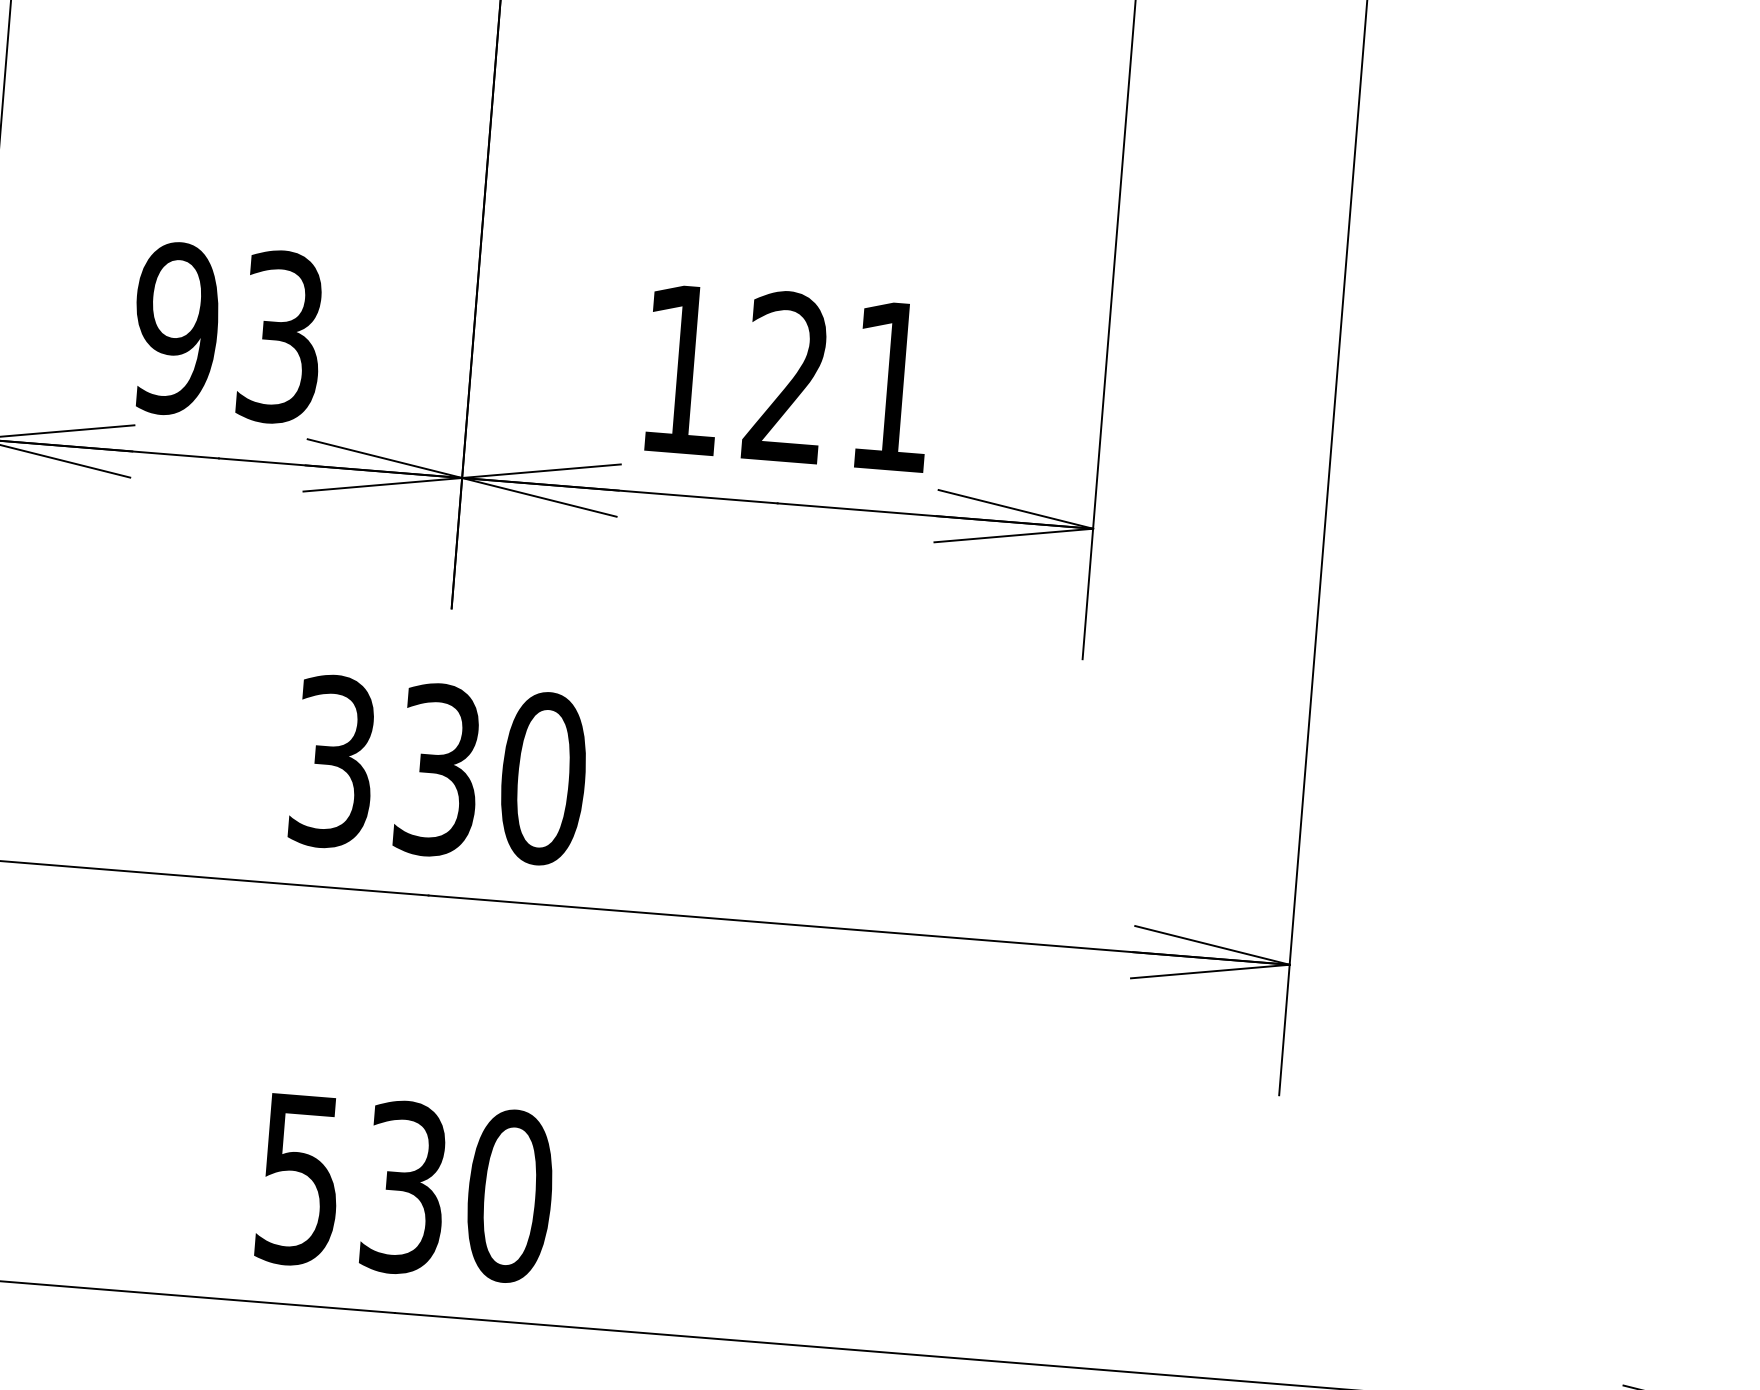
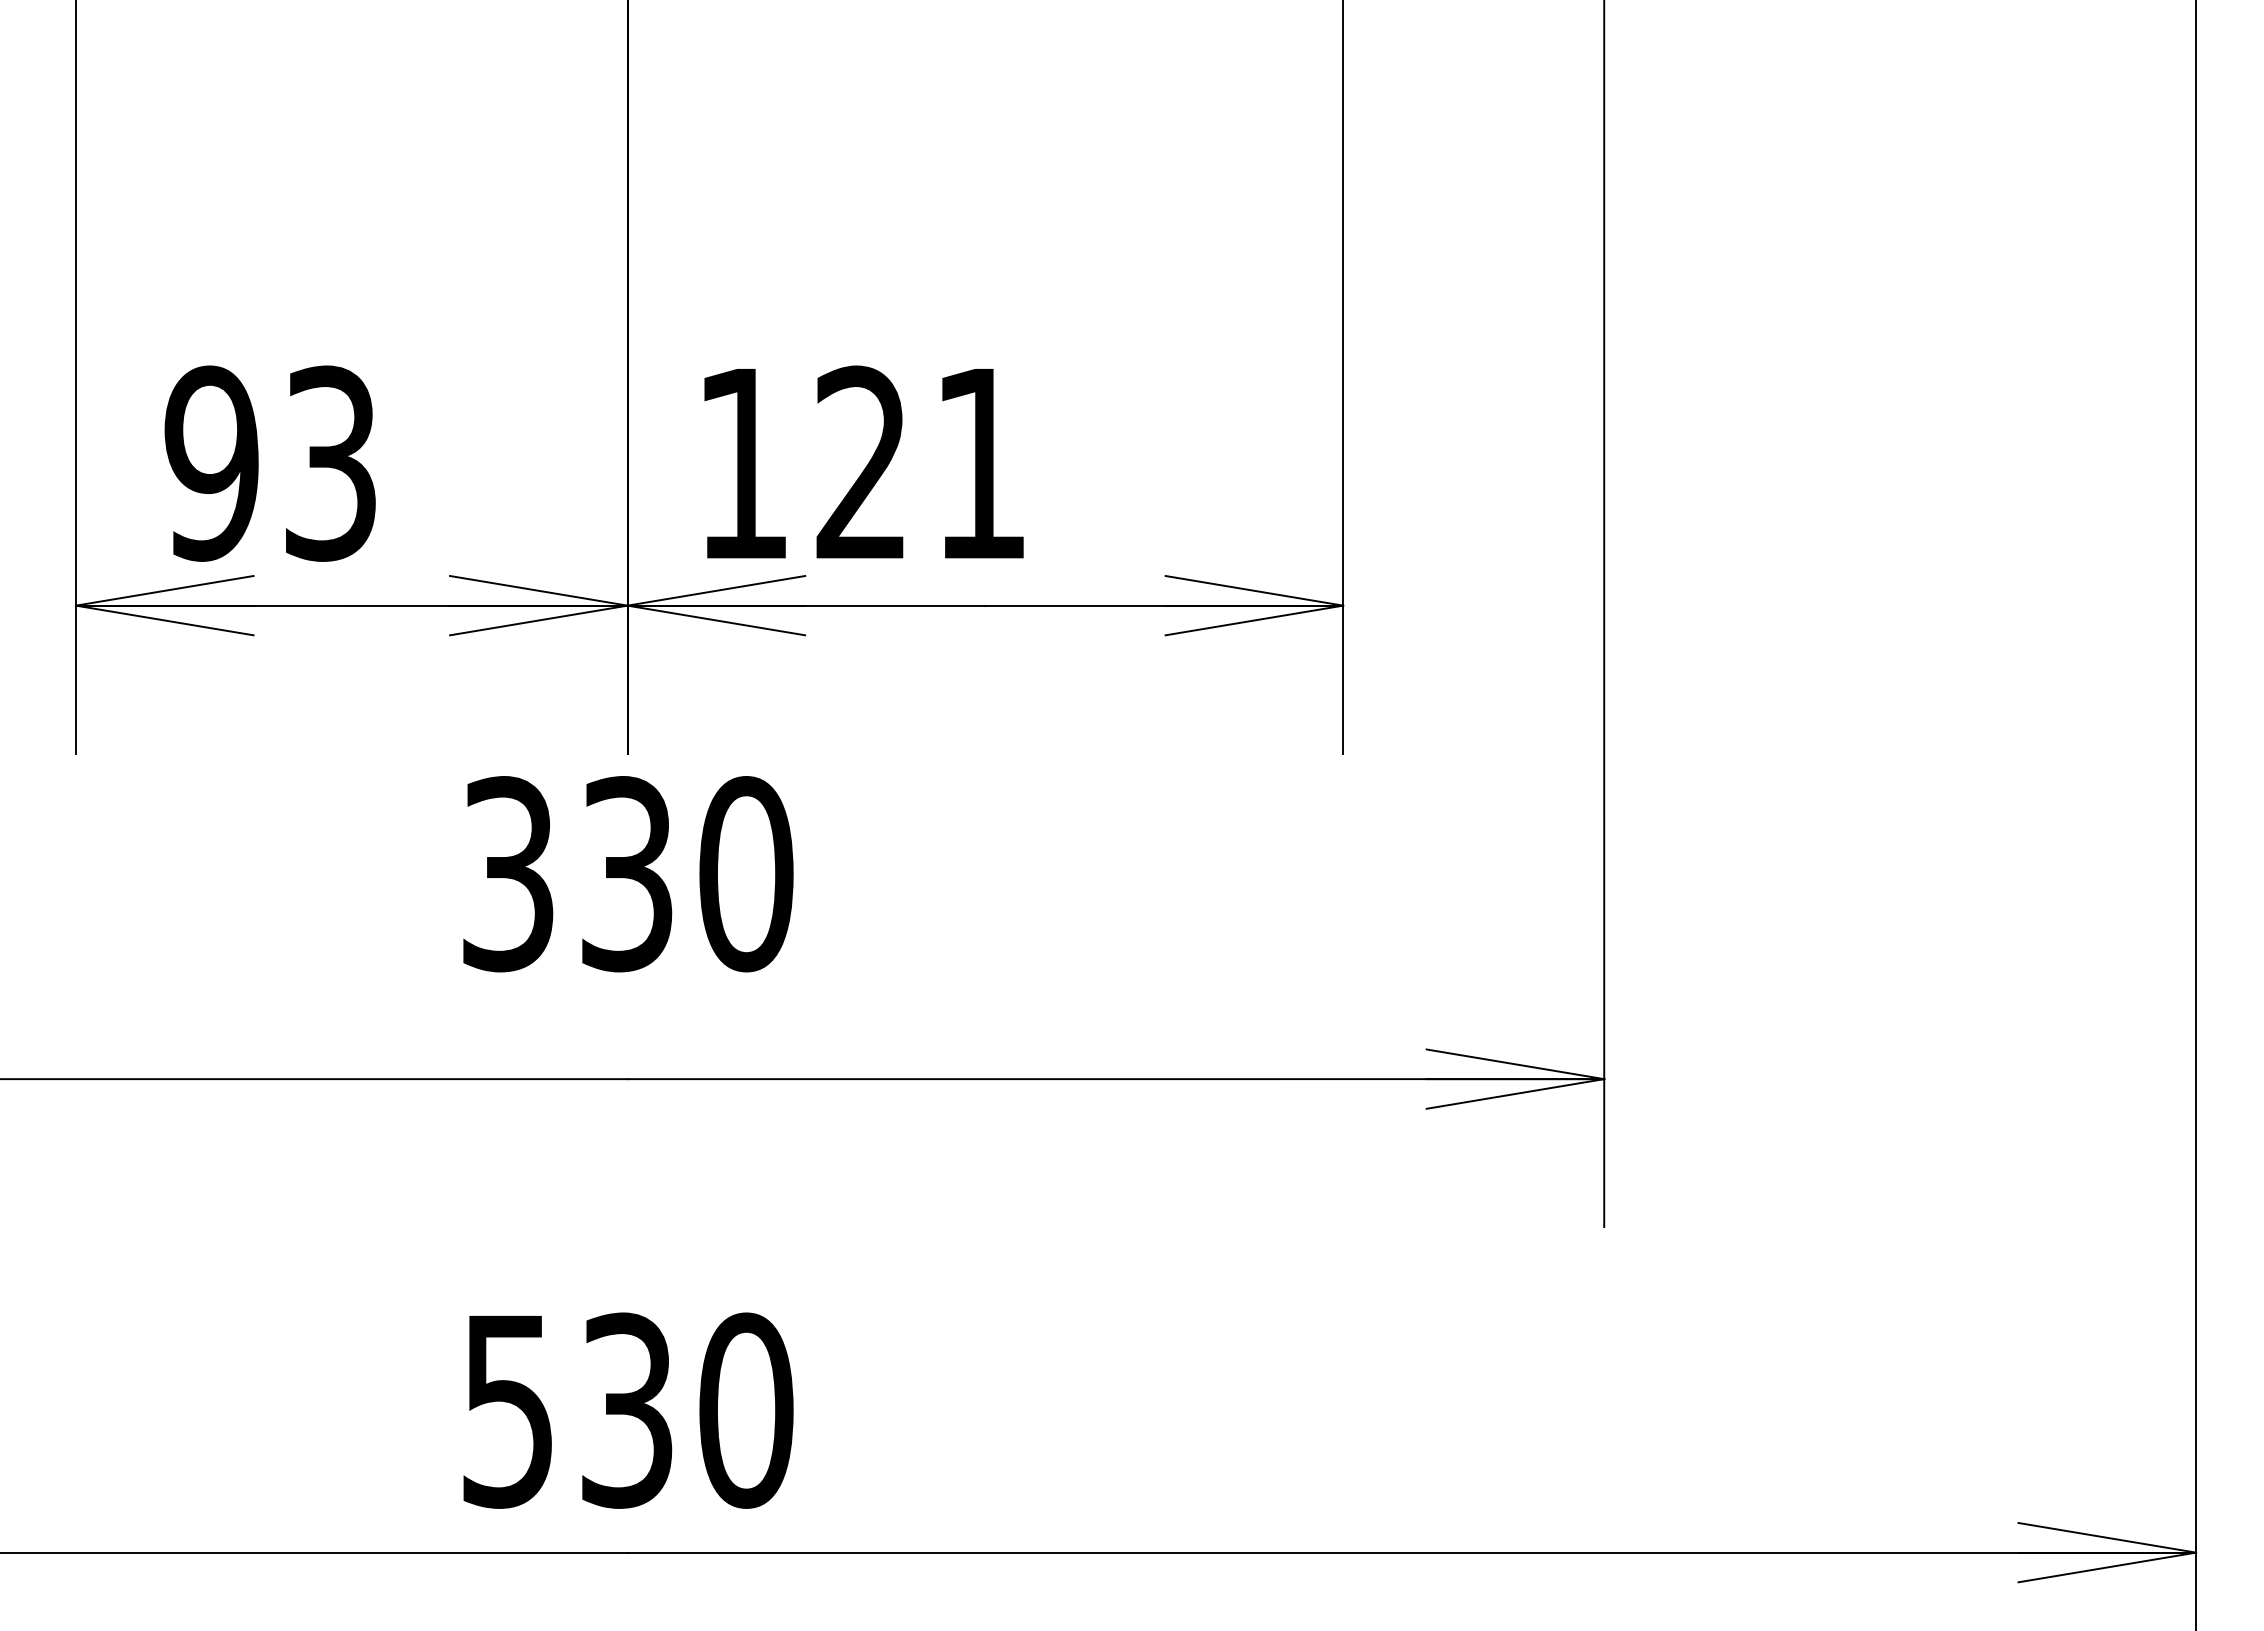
text: (227, 332) -> (269, 463), moved
text: (788, 376) -> (863, 461), moved
text: (439, 770) -> (628, 874), moved

